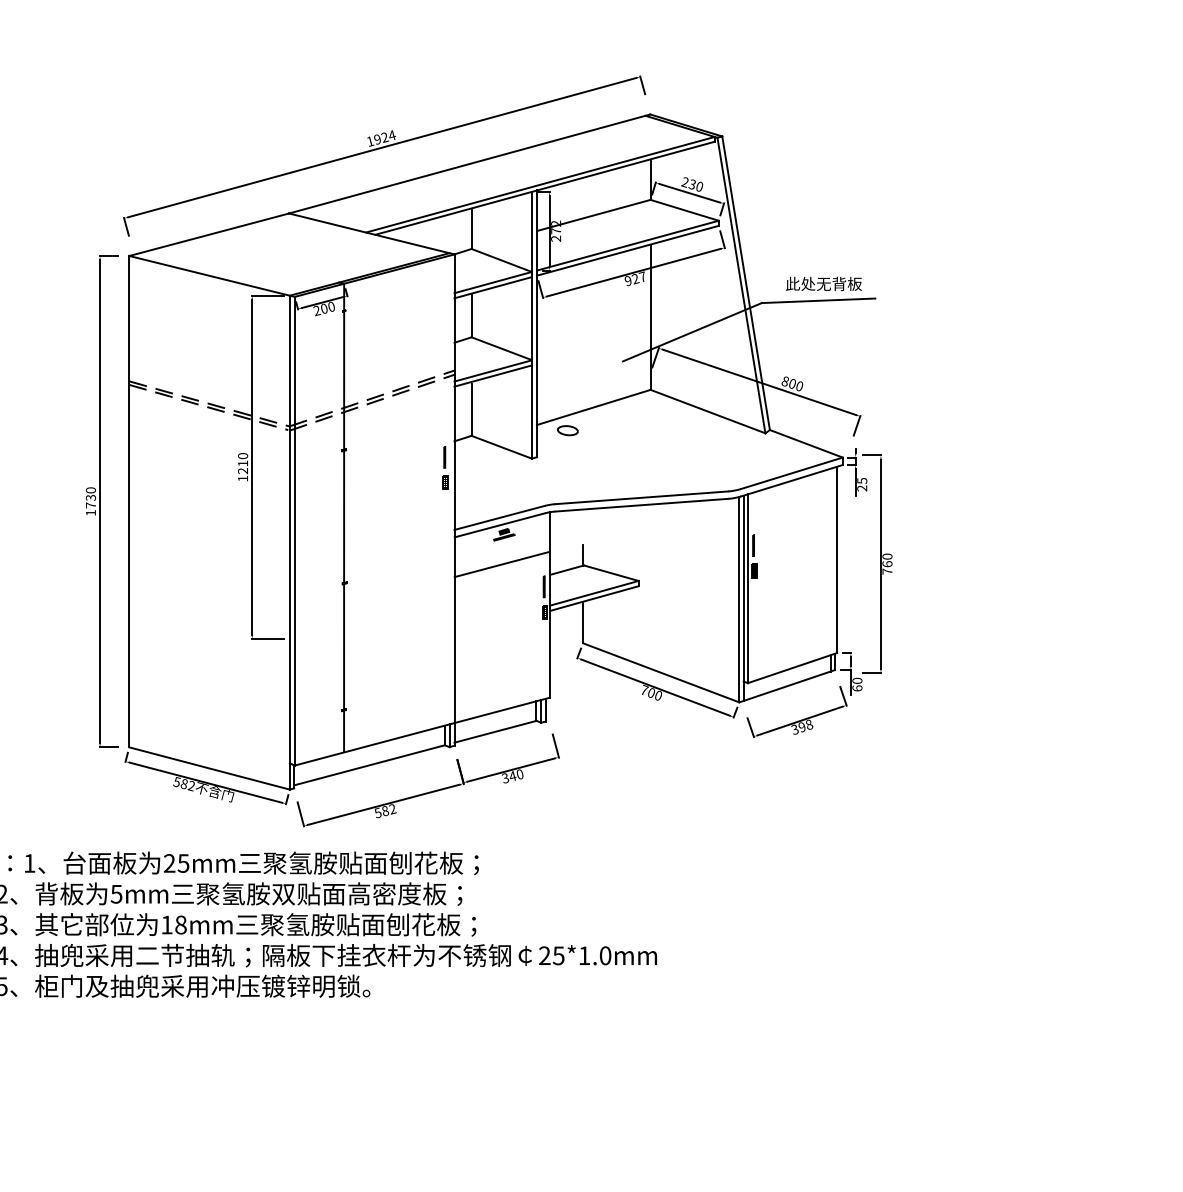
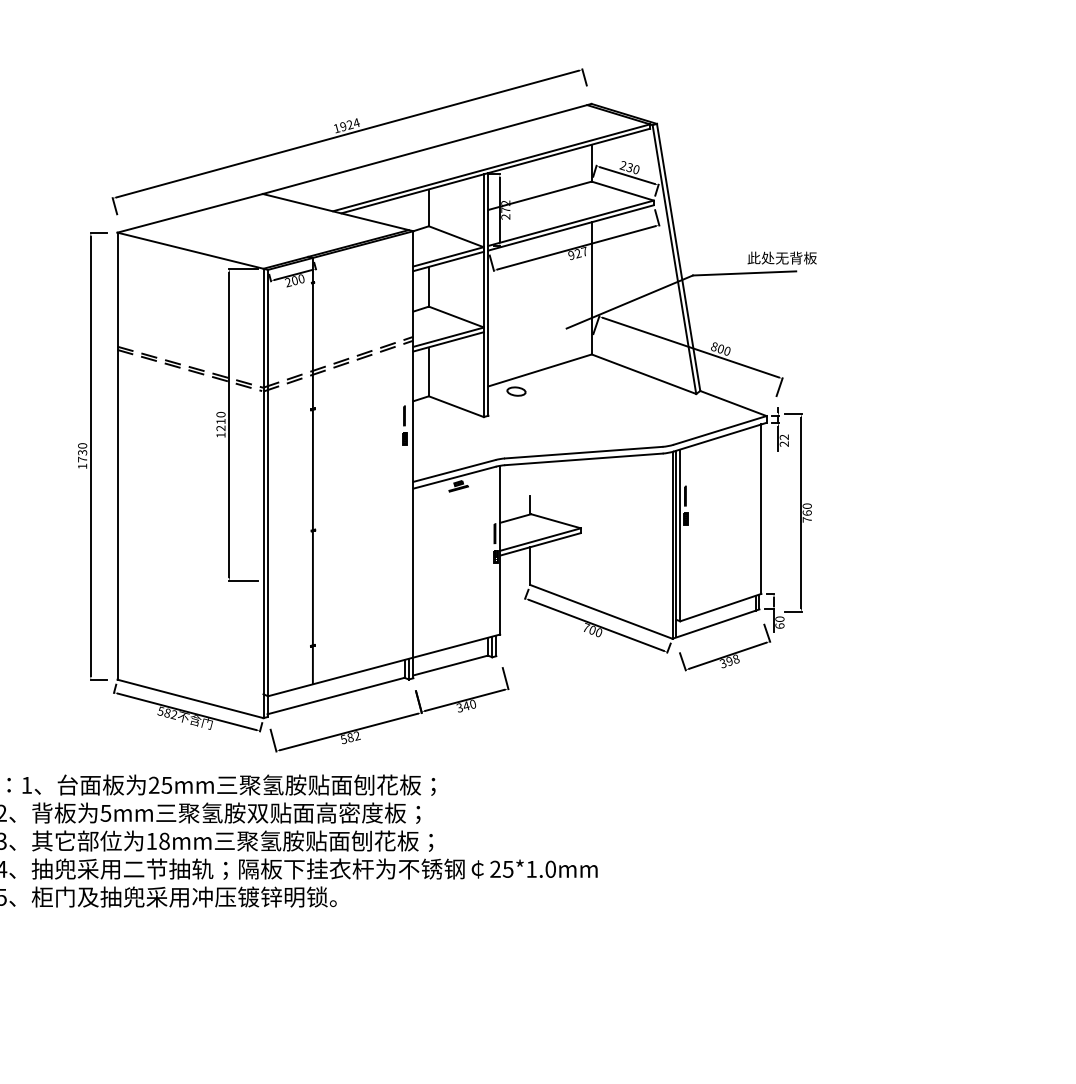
text: (823, 283) -> (781, 257), moved
text: (862, 480) -> (784, 436), 25 -> 22
line: (501, 564) -> (456, 513), removed

